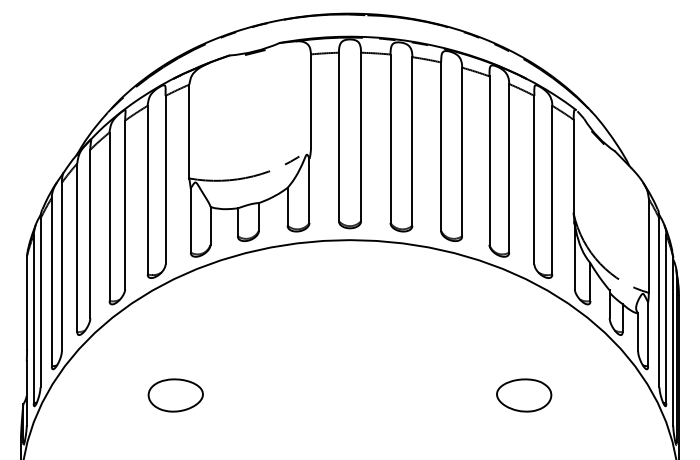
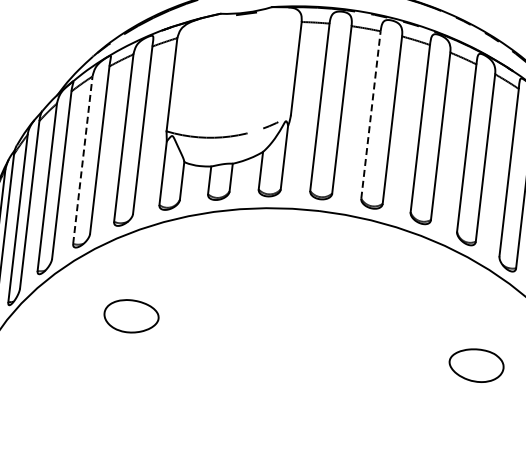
line: (390, 138) -> (370, 114), solid -> dashed
line: (109, 216) -> (82, 159), solid -> dashed
part: (175, 395) -> (131, 316), moved
part: (524, 395) -> (476, 365), moved

